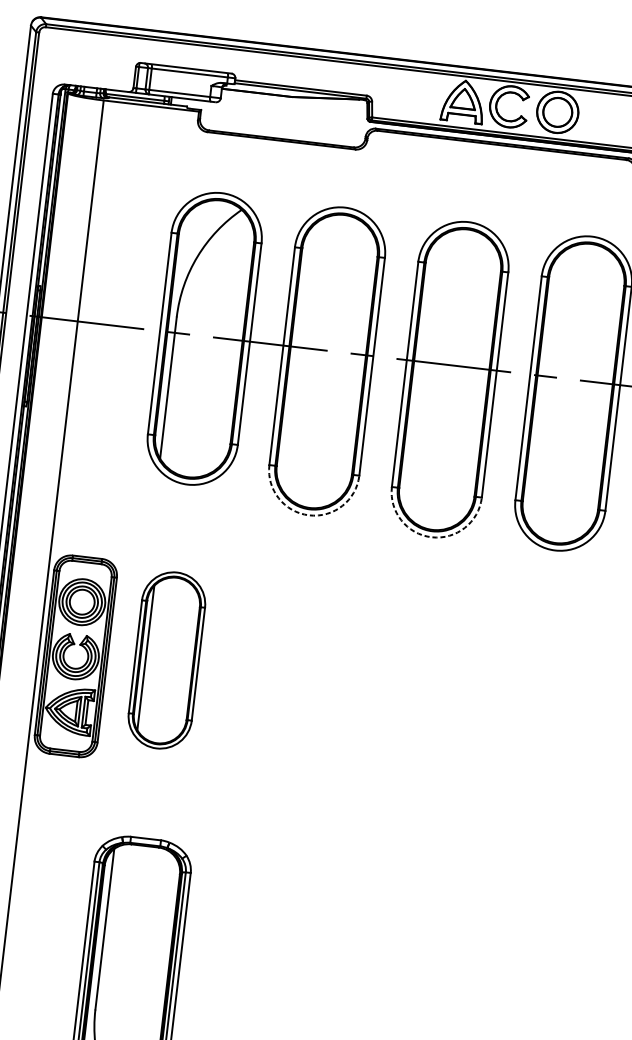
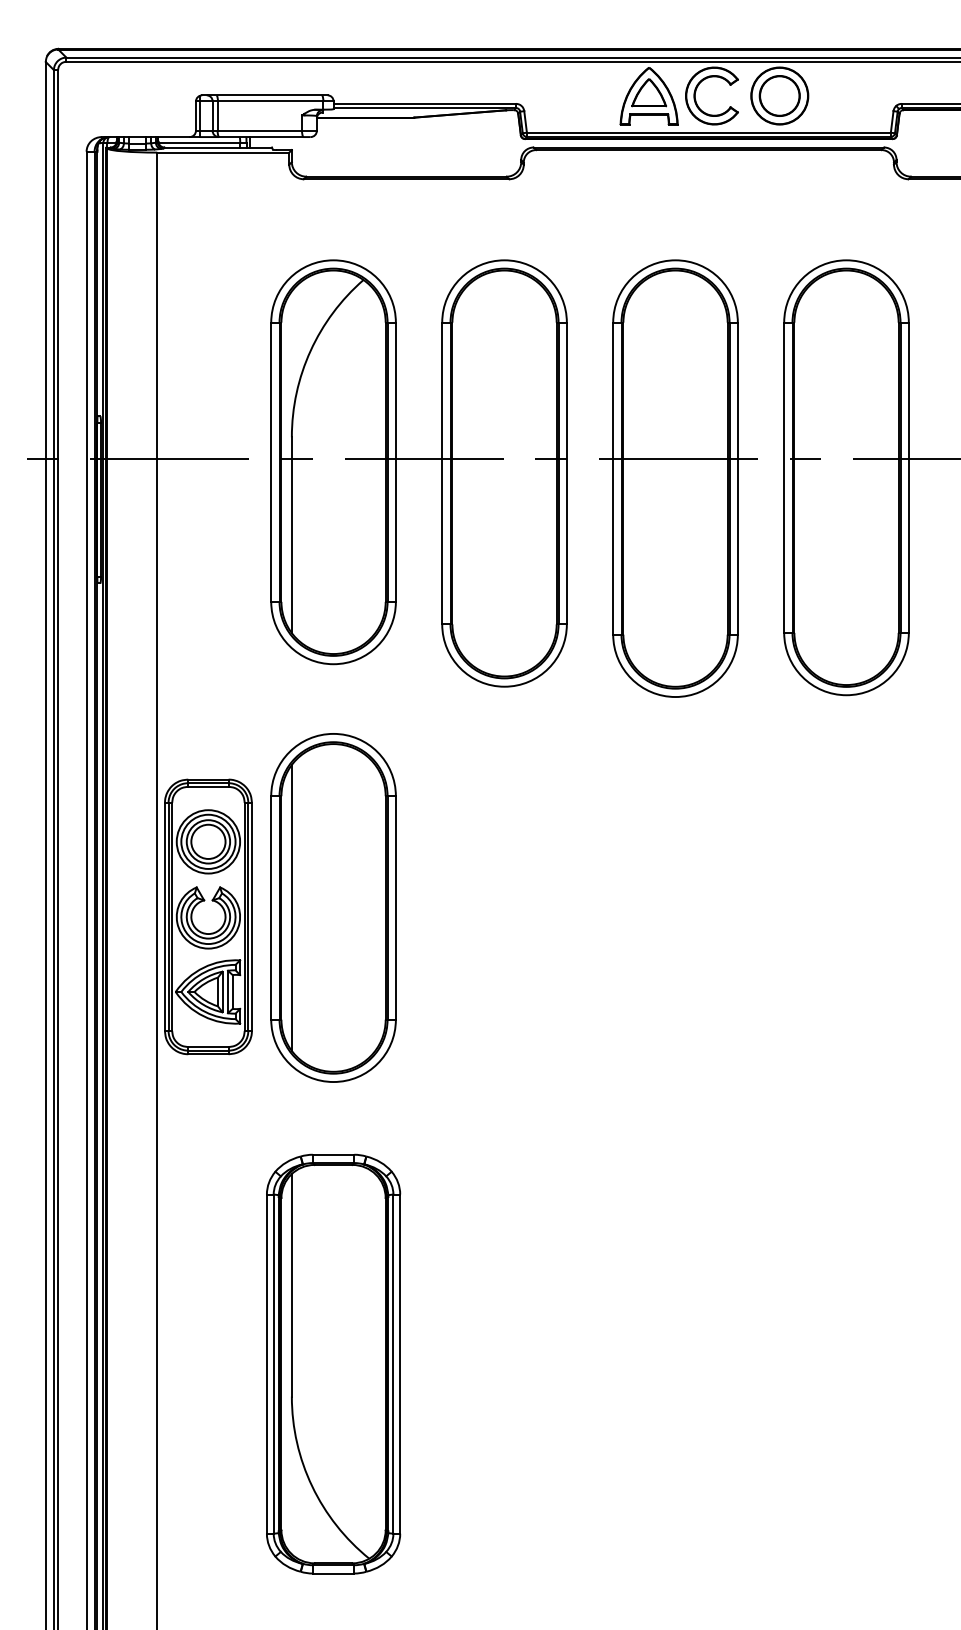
arc: (309, 515) -> (504, 686), dashed -> solid
arc: (431, 537) -> (675, 697), dashed -> solid
part: (166, 660) -> (333, 907), size x1.43

